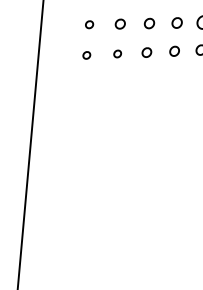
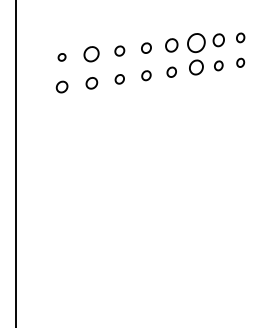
part: (120, 23) -> (91, 53), size x1.6
part: (117, 53) -> (91, 82), size x1.6
part: (86, 55) -> (61, 87), size x1.6

